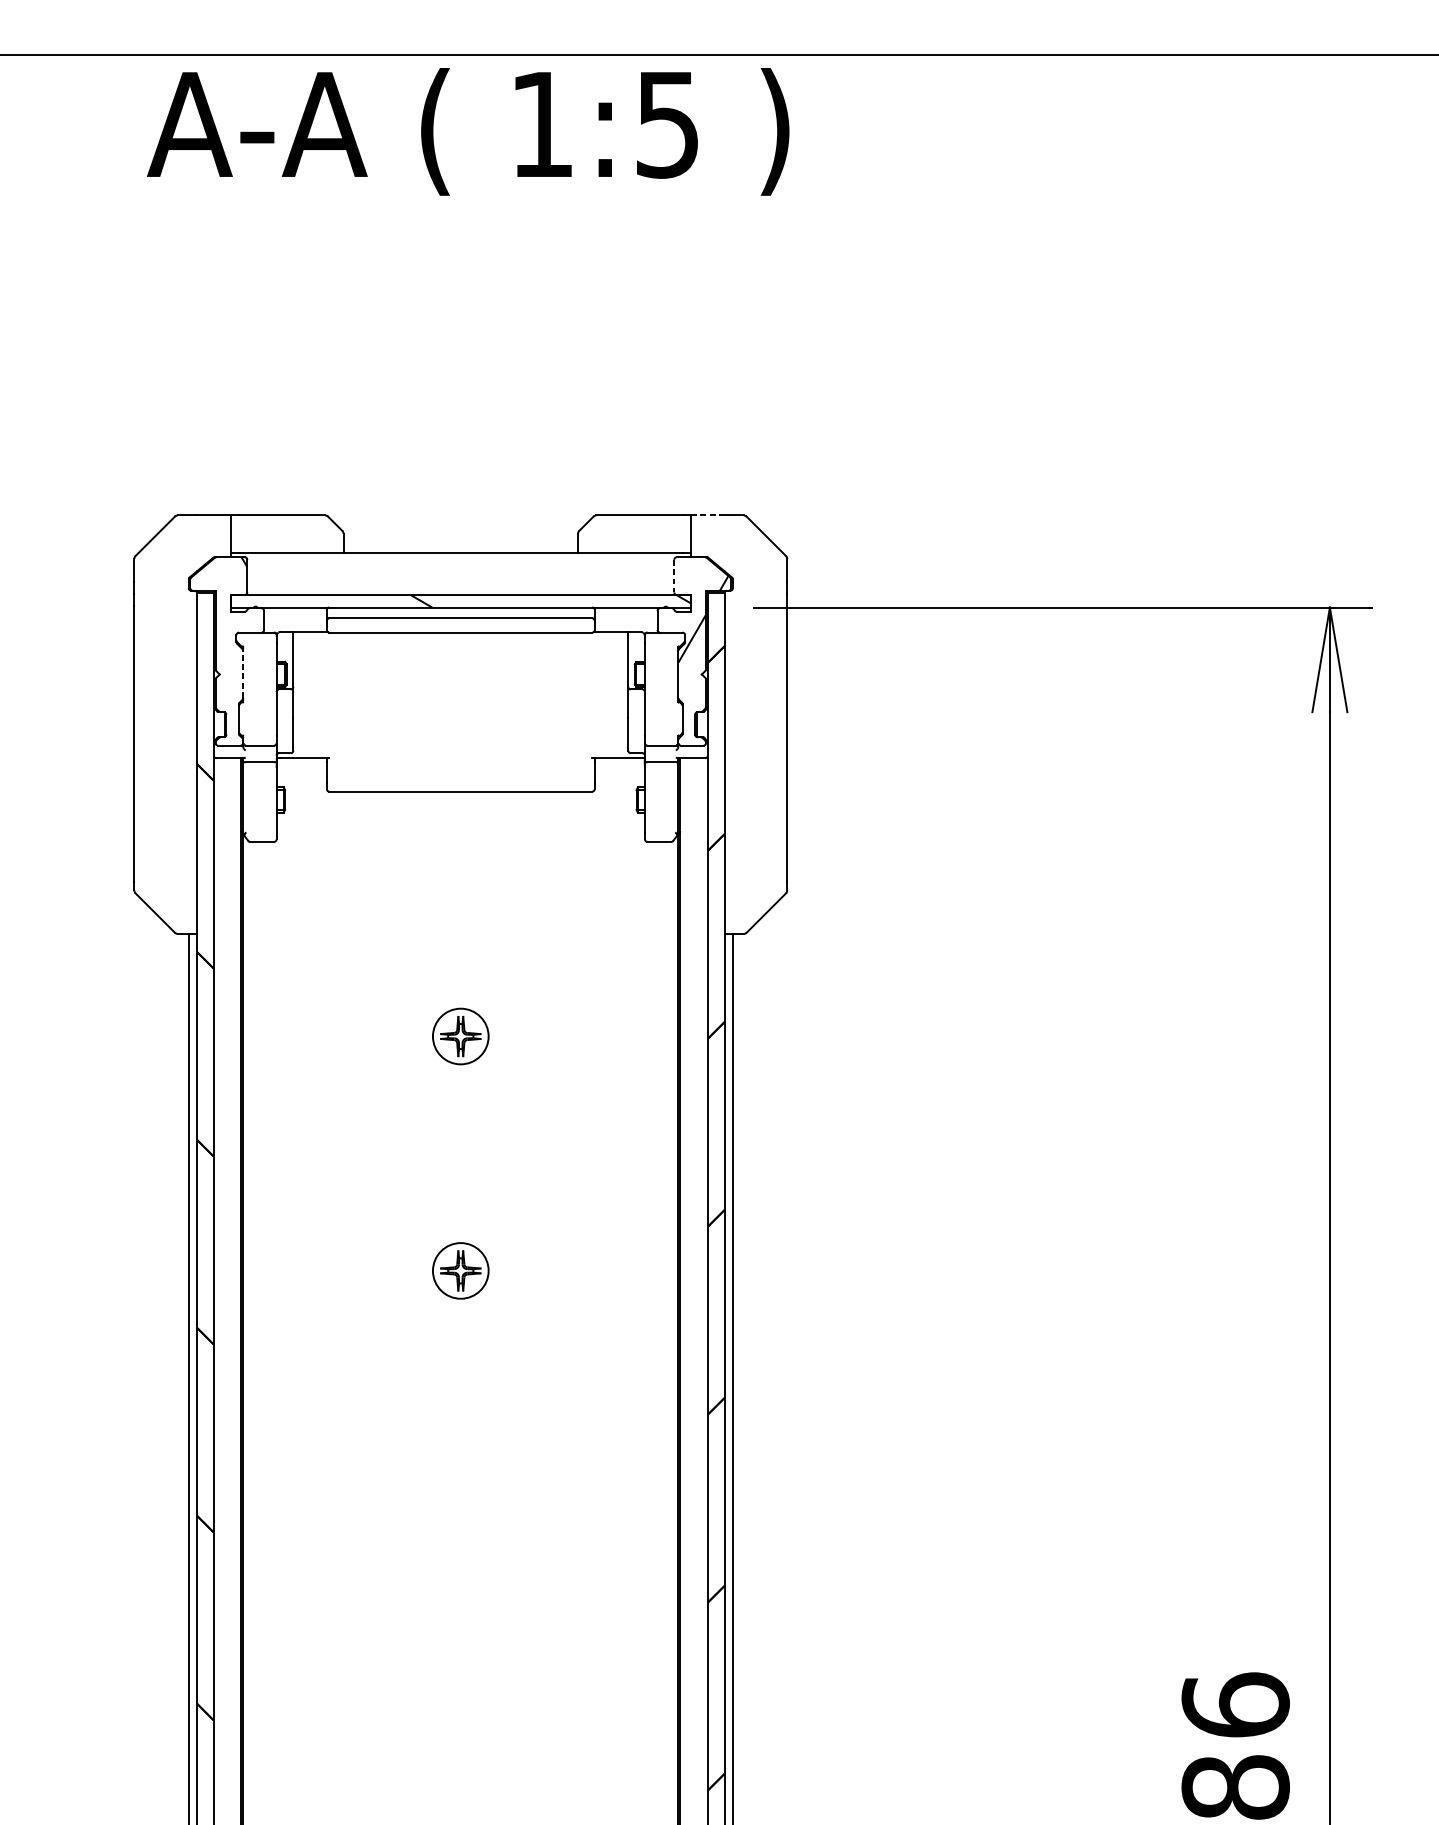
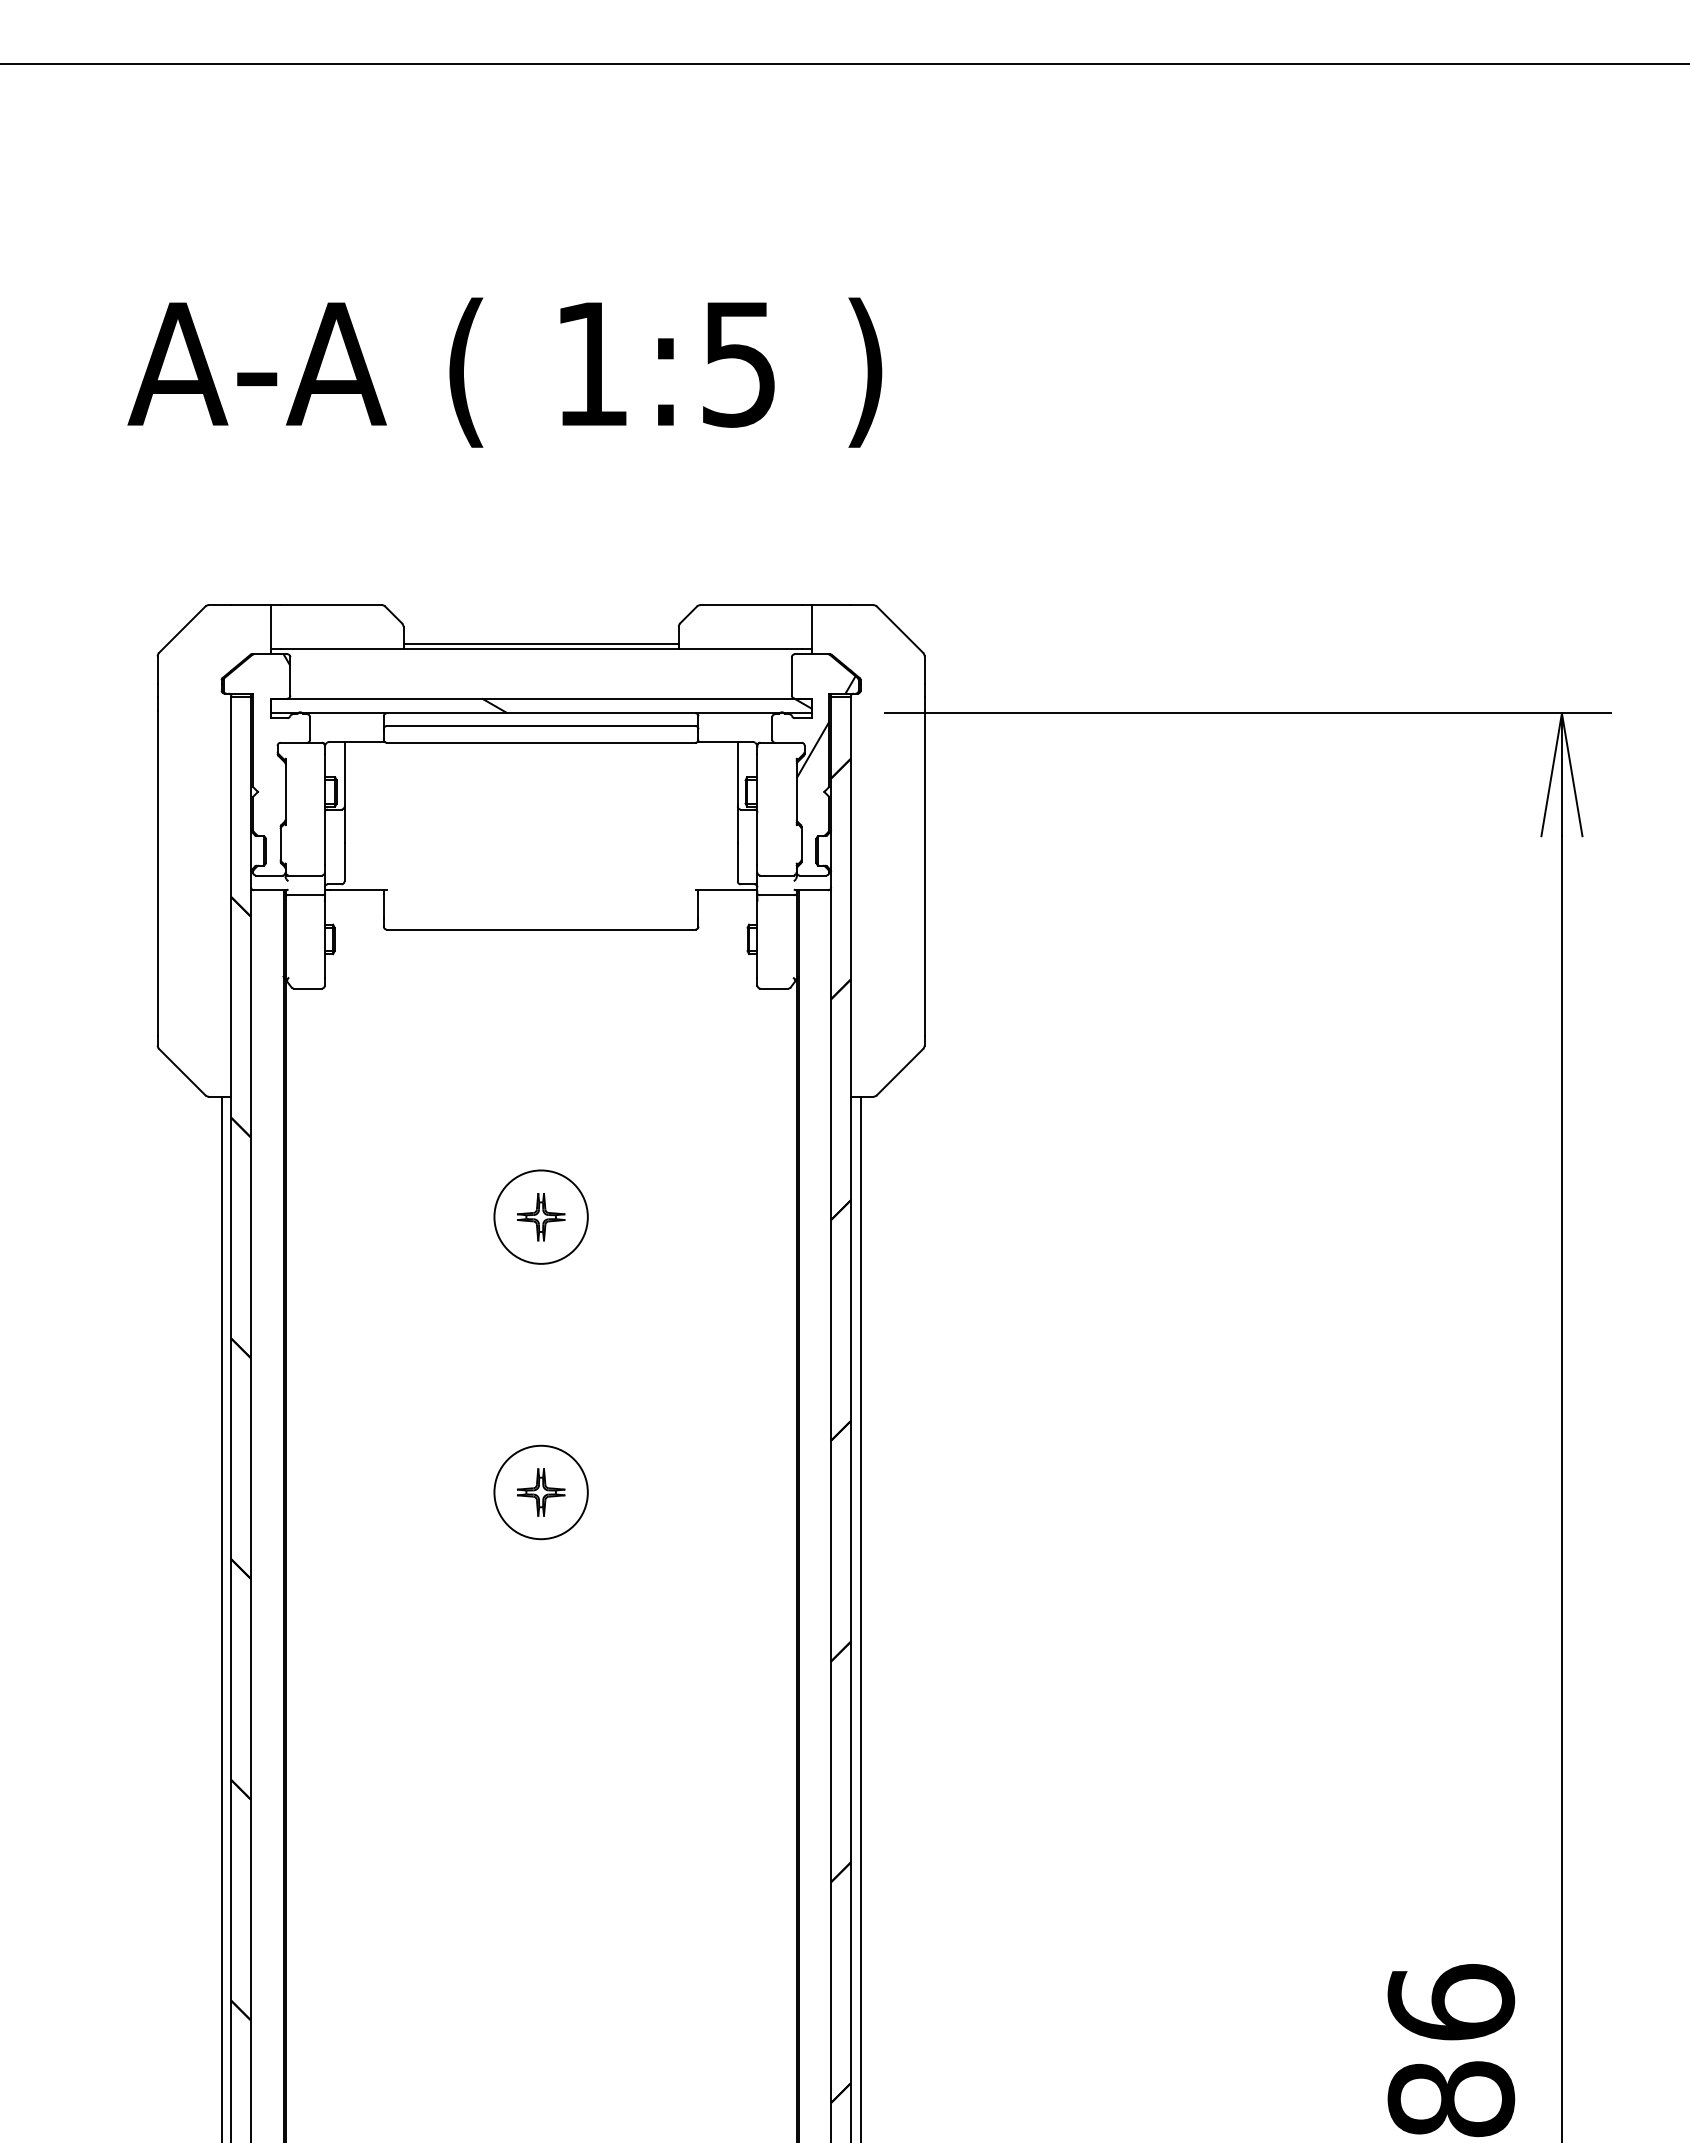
text: (467, 131) -> (504, 372), moved
line: (708, 515) -> (831, 605), dashed -> solid
line: (460, 548) -> (540, 644), added
line: (673, 576) -> (791, 676), dashed -> solid
line: (243, 674) -> (285, 791), dashed -> solid
circle: (460, 1035) -> (540, 1216), size x1.43
circle: (460, 1270) -> (540, 1492), size x1.43

